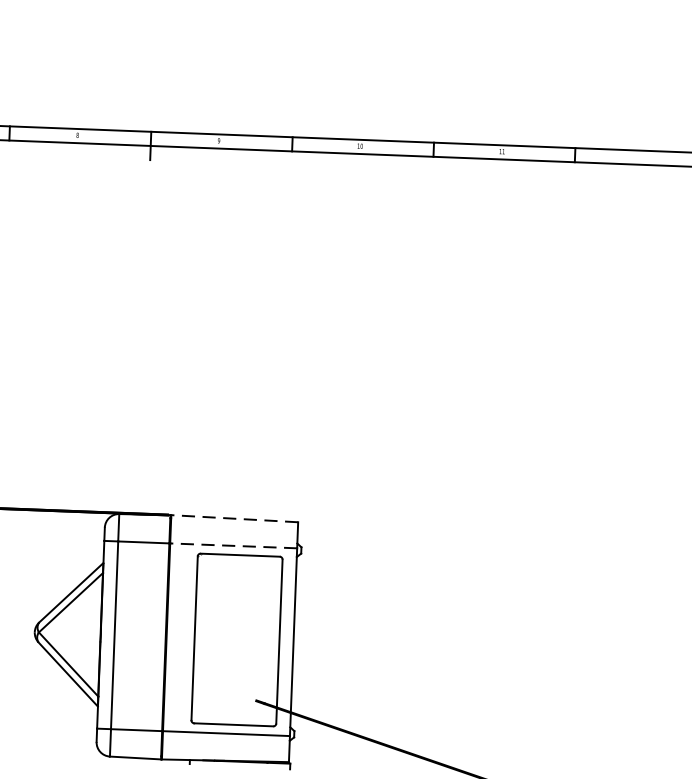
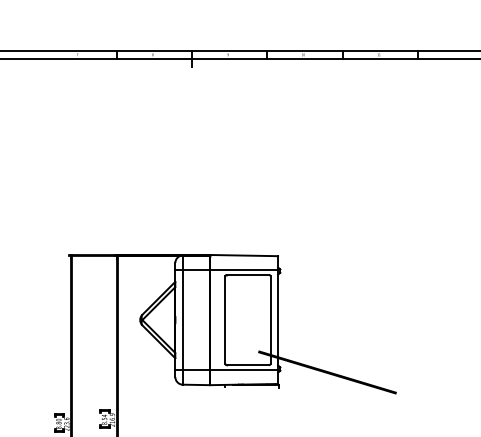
line: (235, 518) -> (244, 255), dashed -> solid
line: (234, 546) -> (244, 270), dashed -> solid

